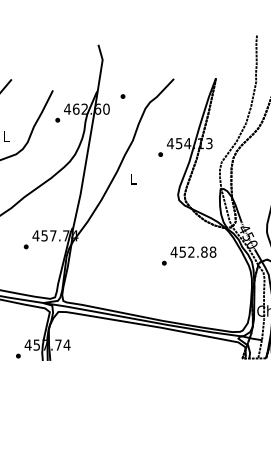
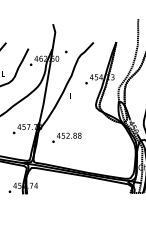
text: (188, 255) -> (66, 137), moved

